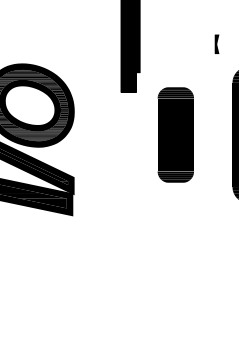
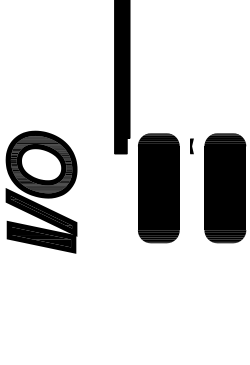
line: (216, 44) -> (191, 146), moved
part: (175, 135) -> (158, 188), size x1.43

